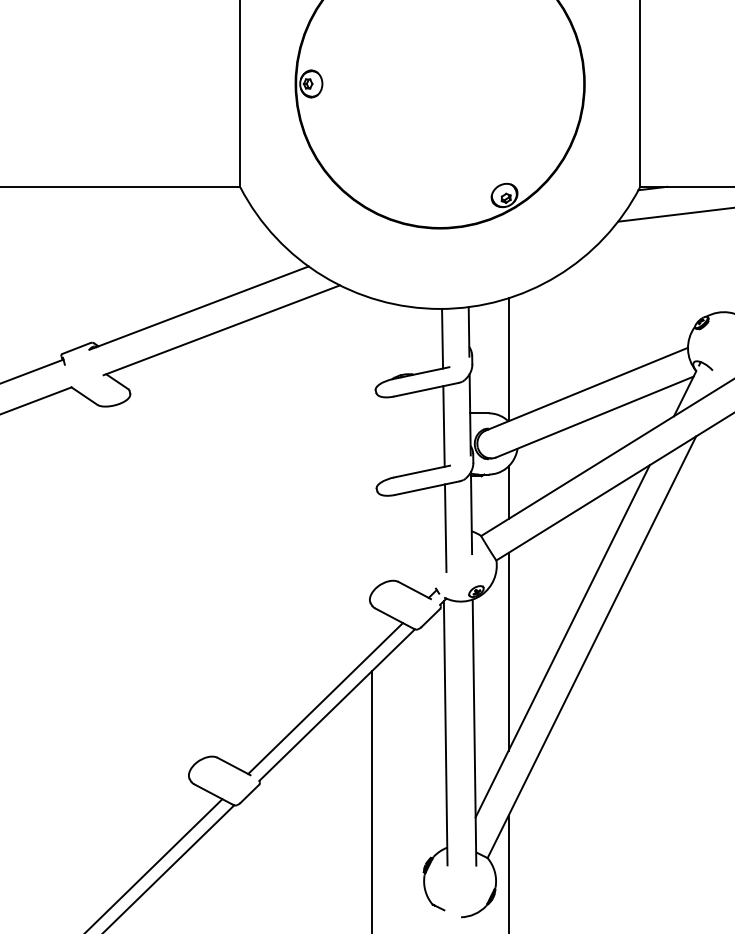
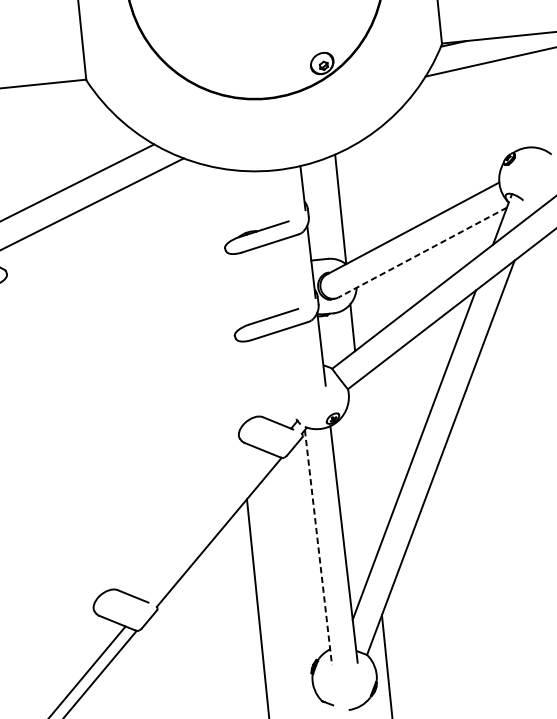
line: (442, 338) -> (279, 196), removed
line: (594, 417) -> (422, 253), solid -> dashed
line: (443, 426) -> (288, 274), removed
line: (445, 528) -> (299, 365), removed
line: (508, 651) -> (366, 469), removed
line: (325, 698) -> (208, 527), removed
line: (445, 733) -> (318, 547), solid -> dashed

